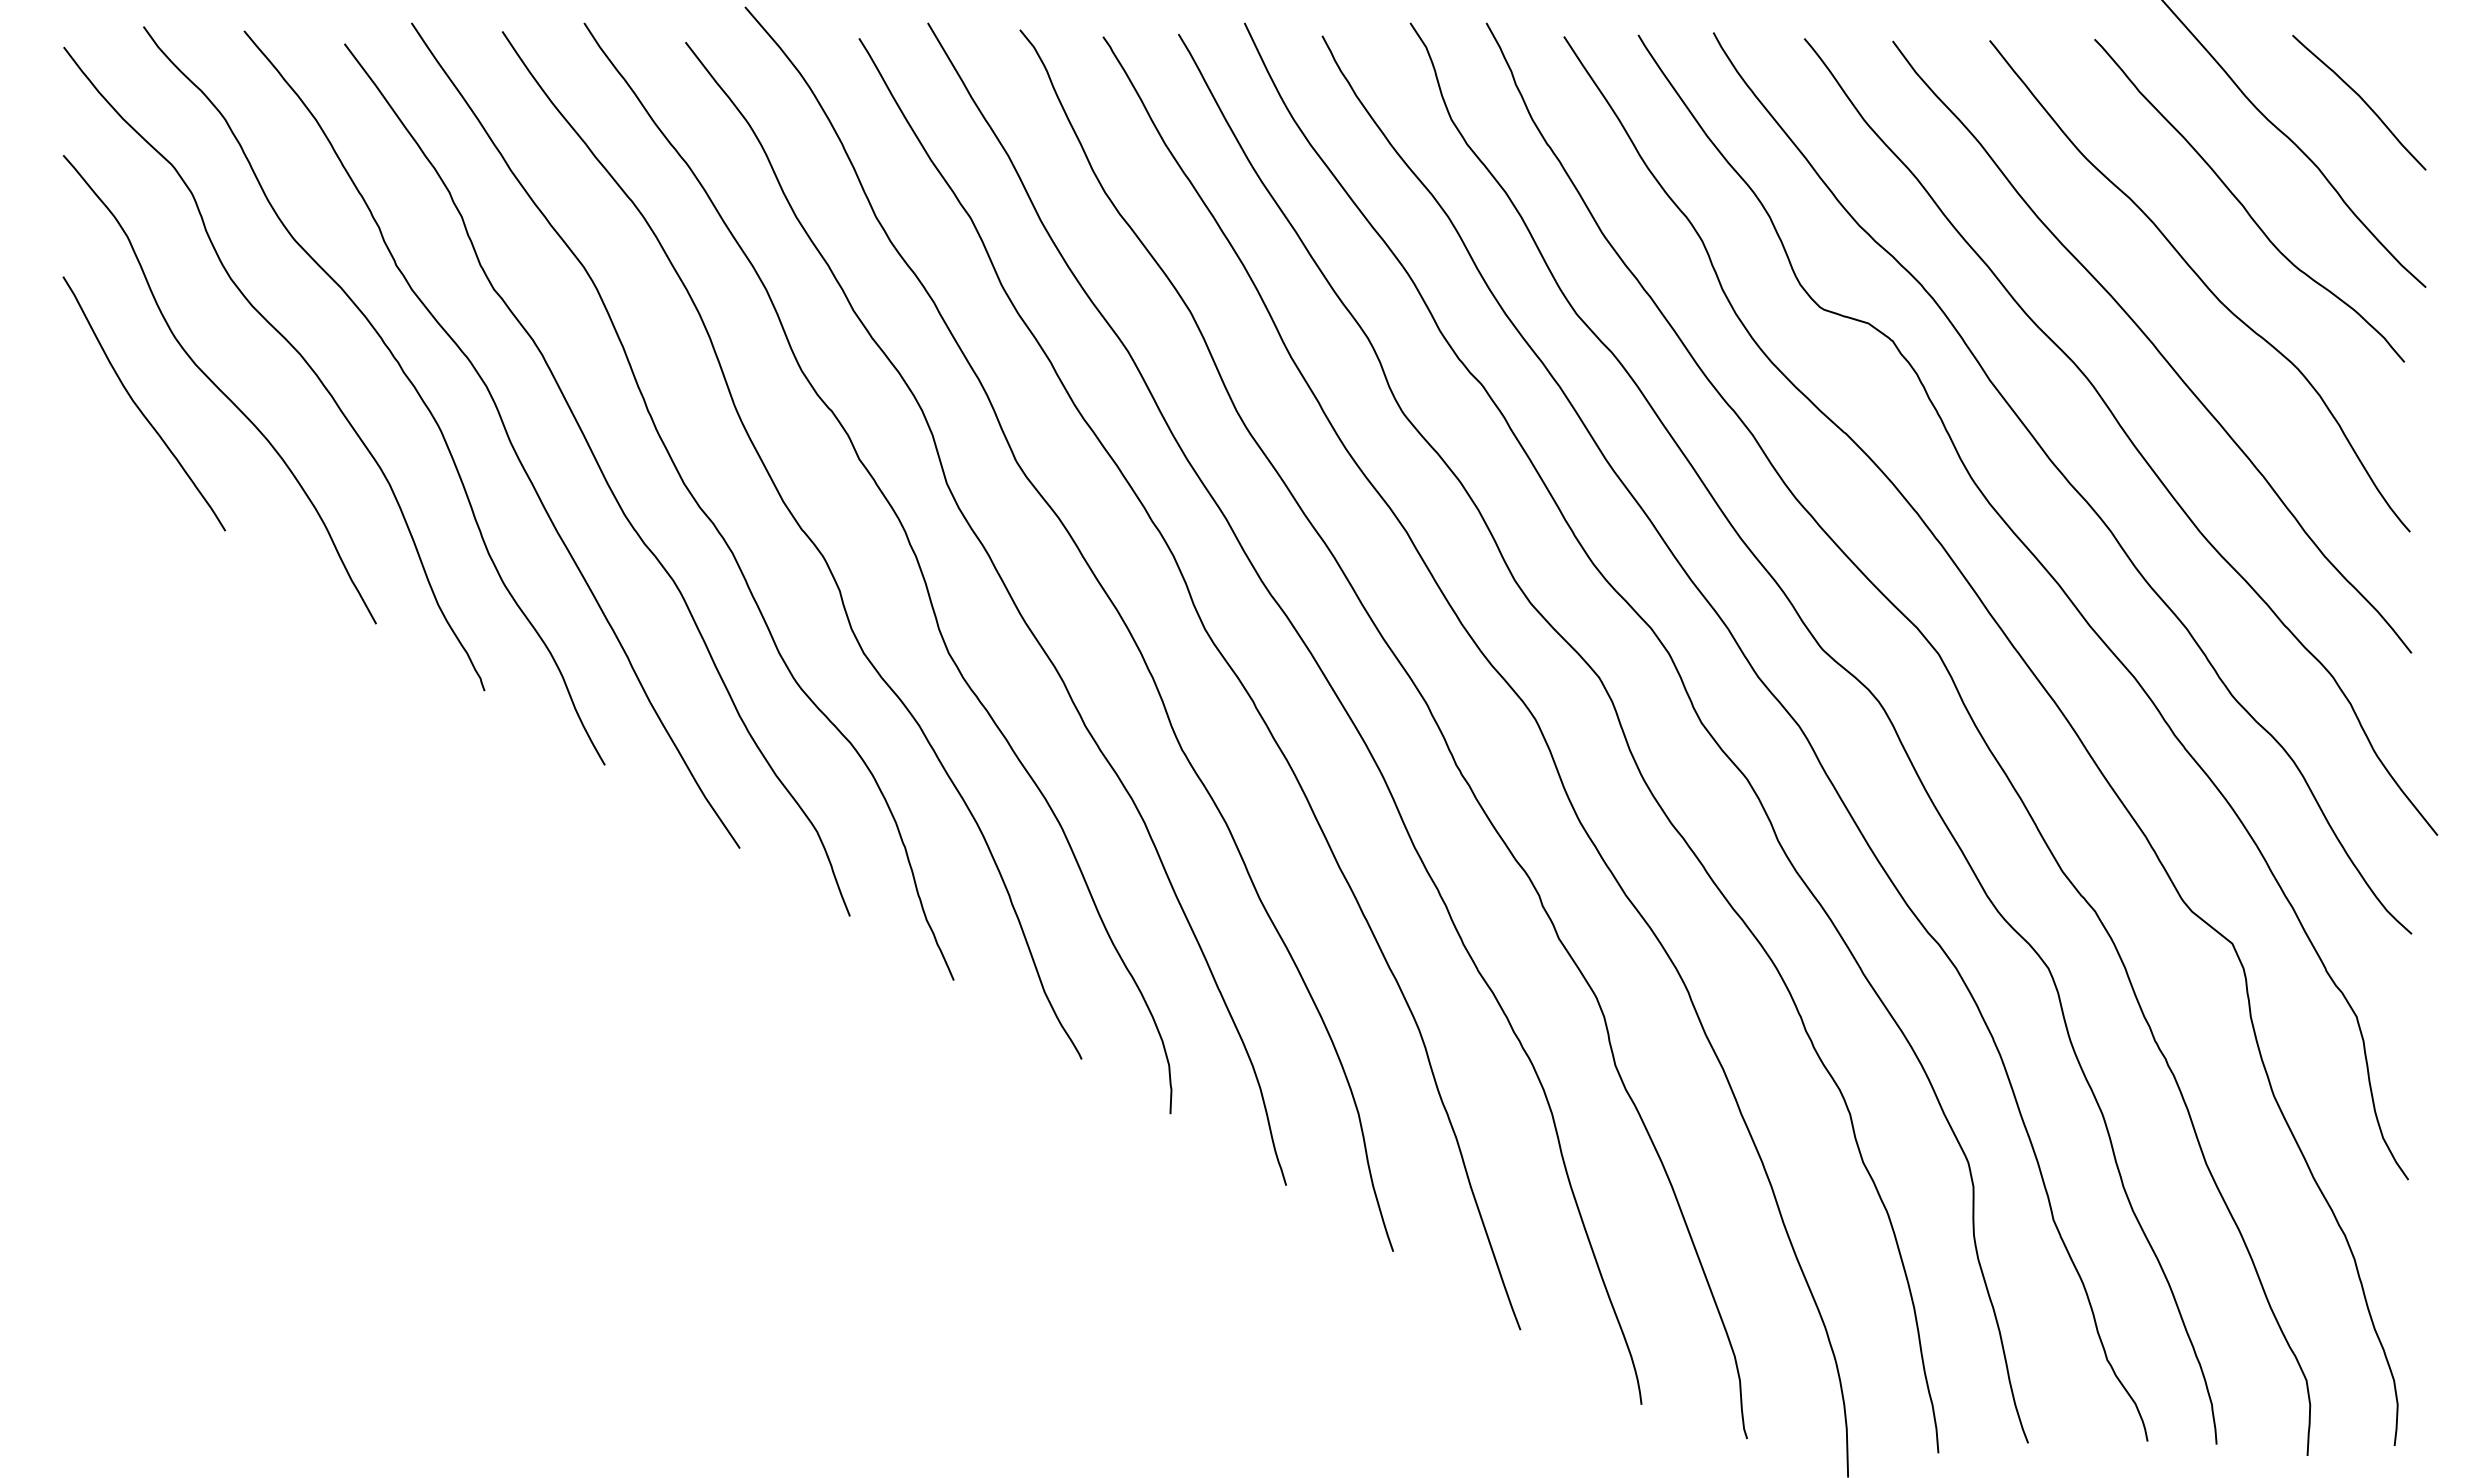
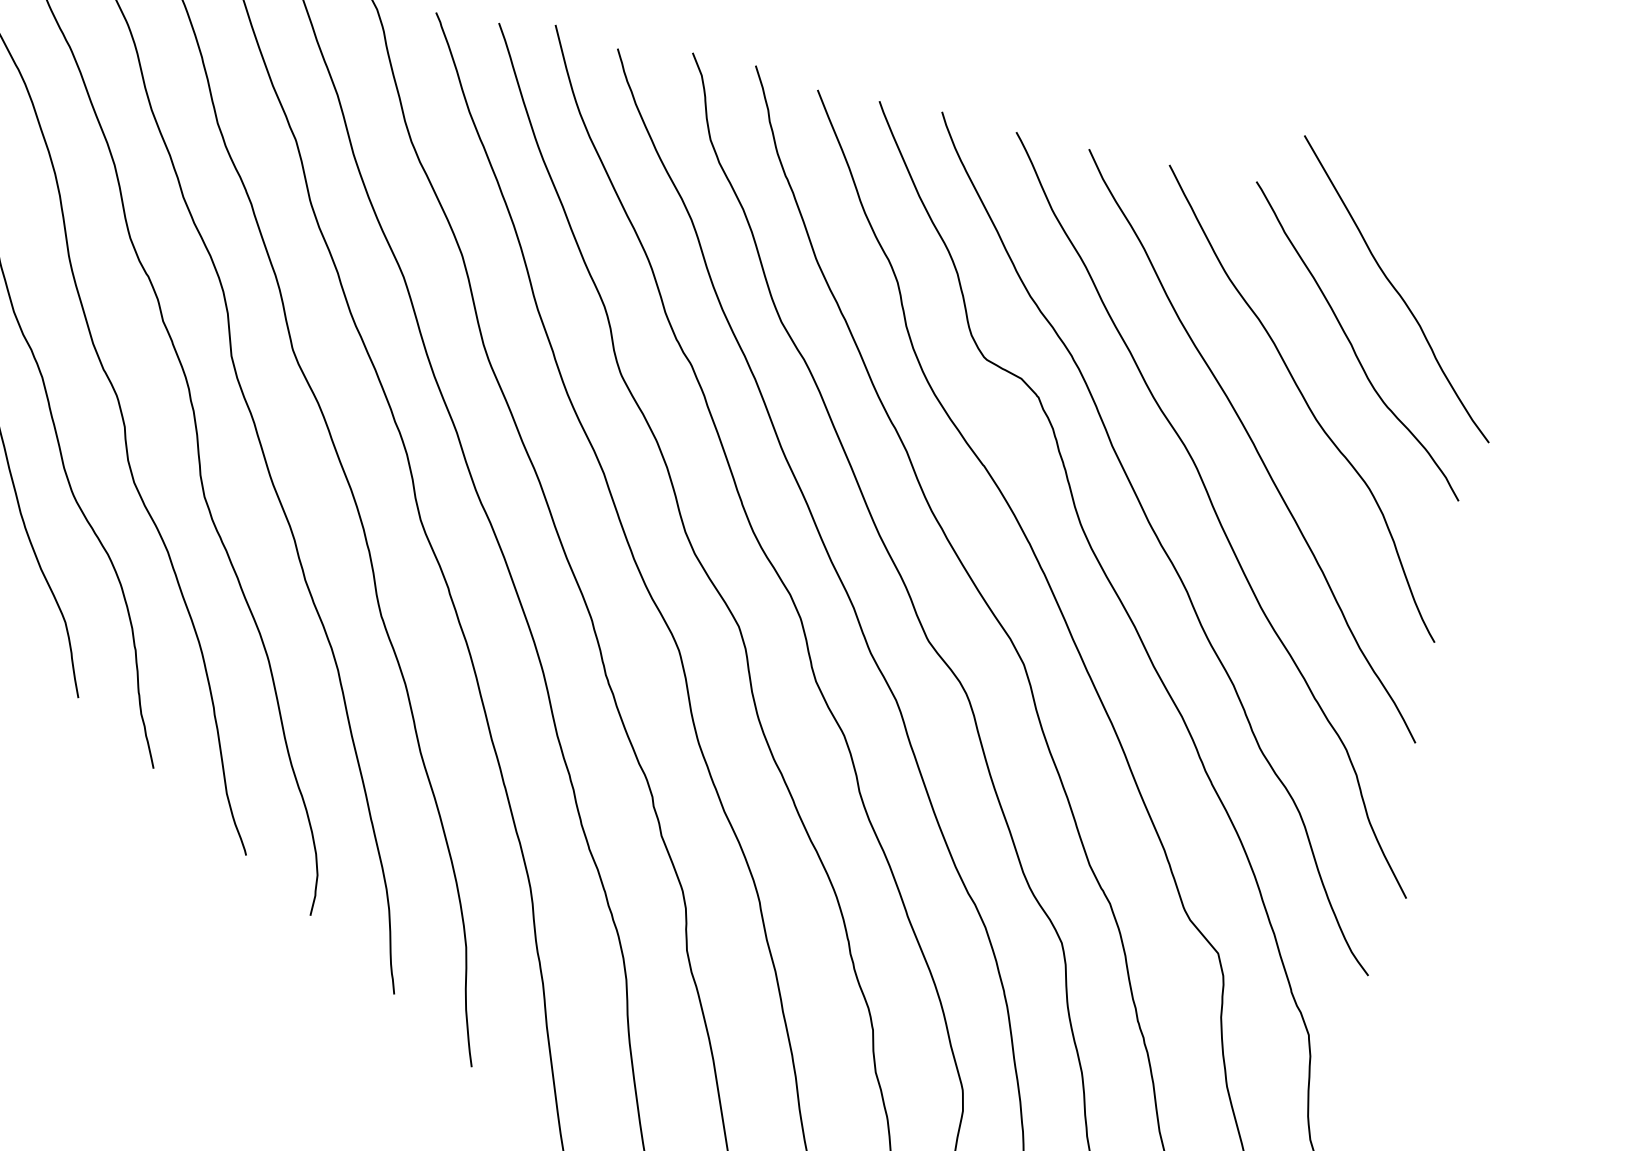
curve: (2361, 99) -> (1467, 276), removed

